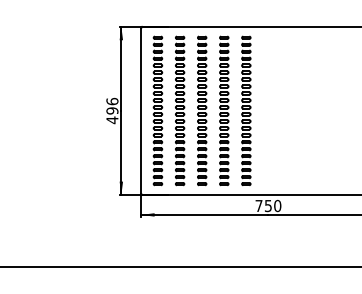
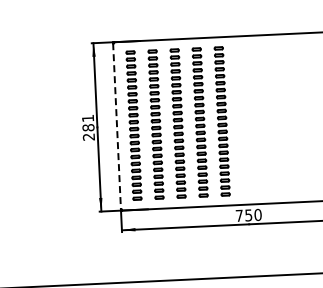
text: (112, 110) -> (88, 127), 496 -> 281
line: (141, 111) -> (117, 126), solid -> dashed

